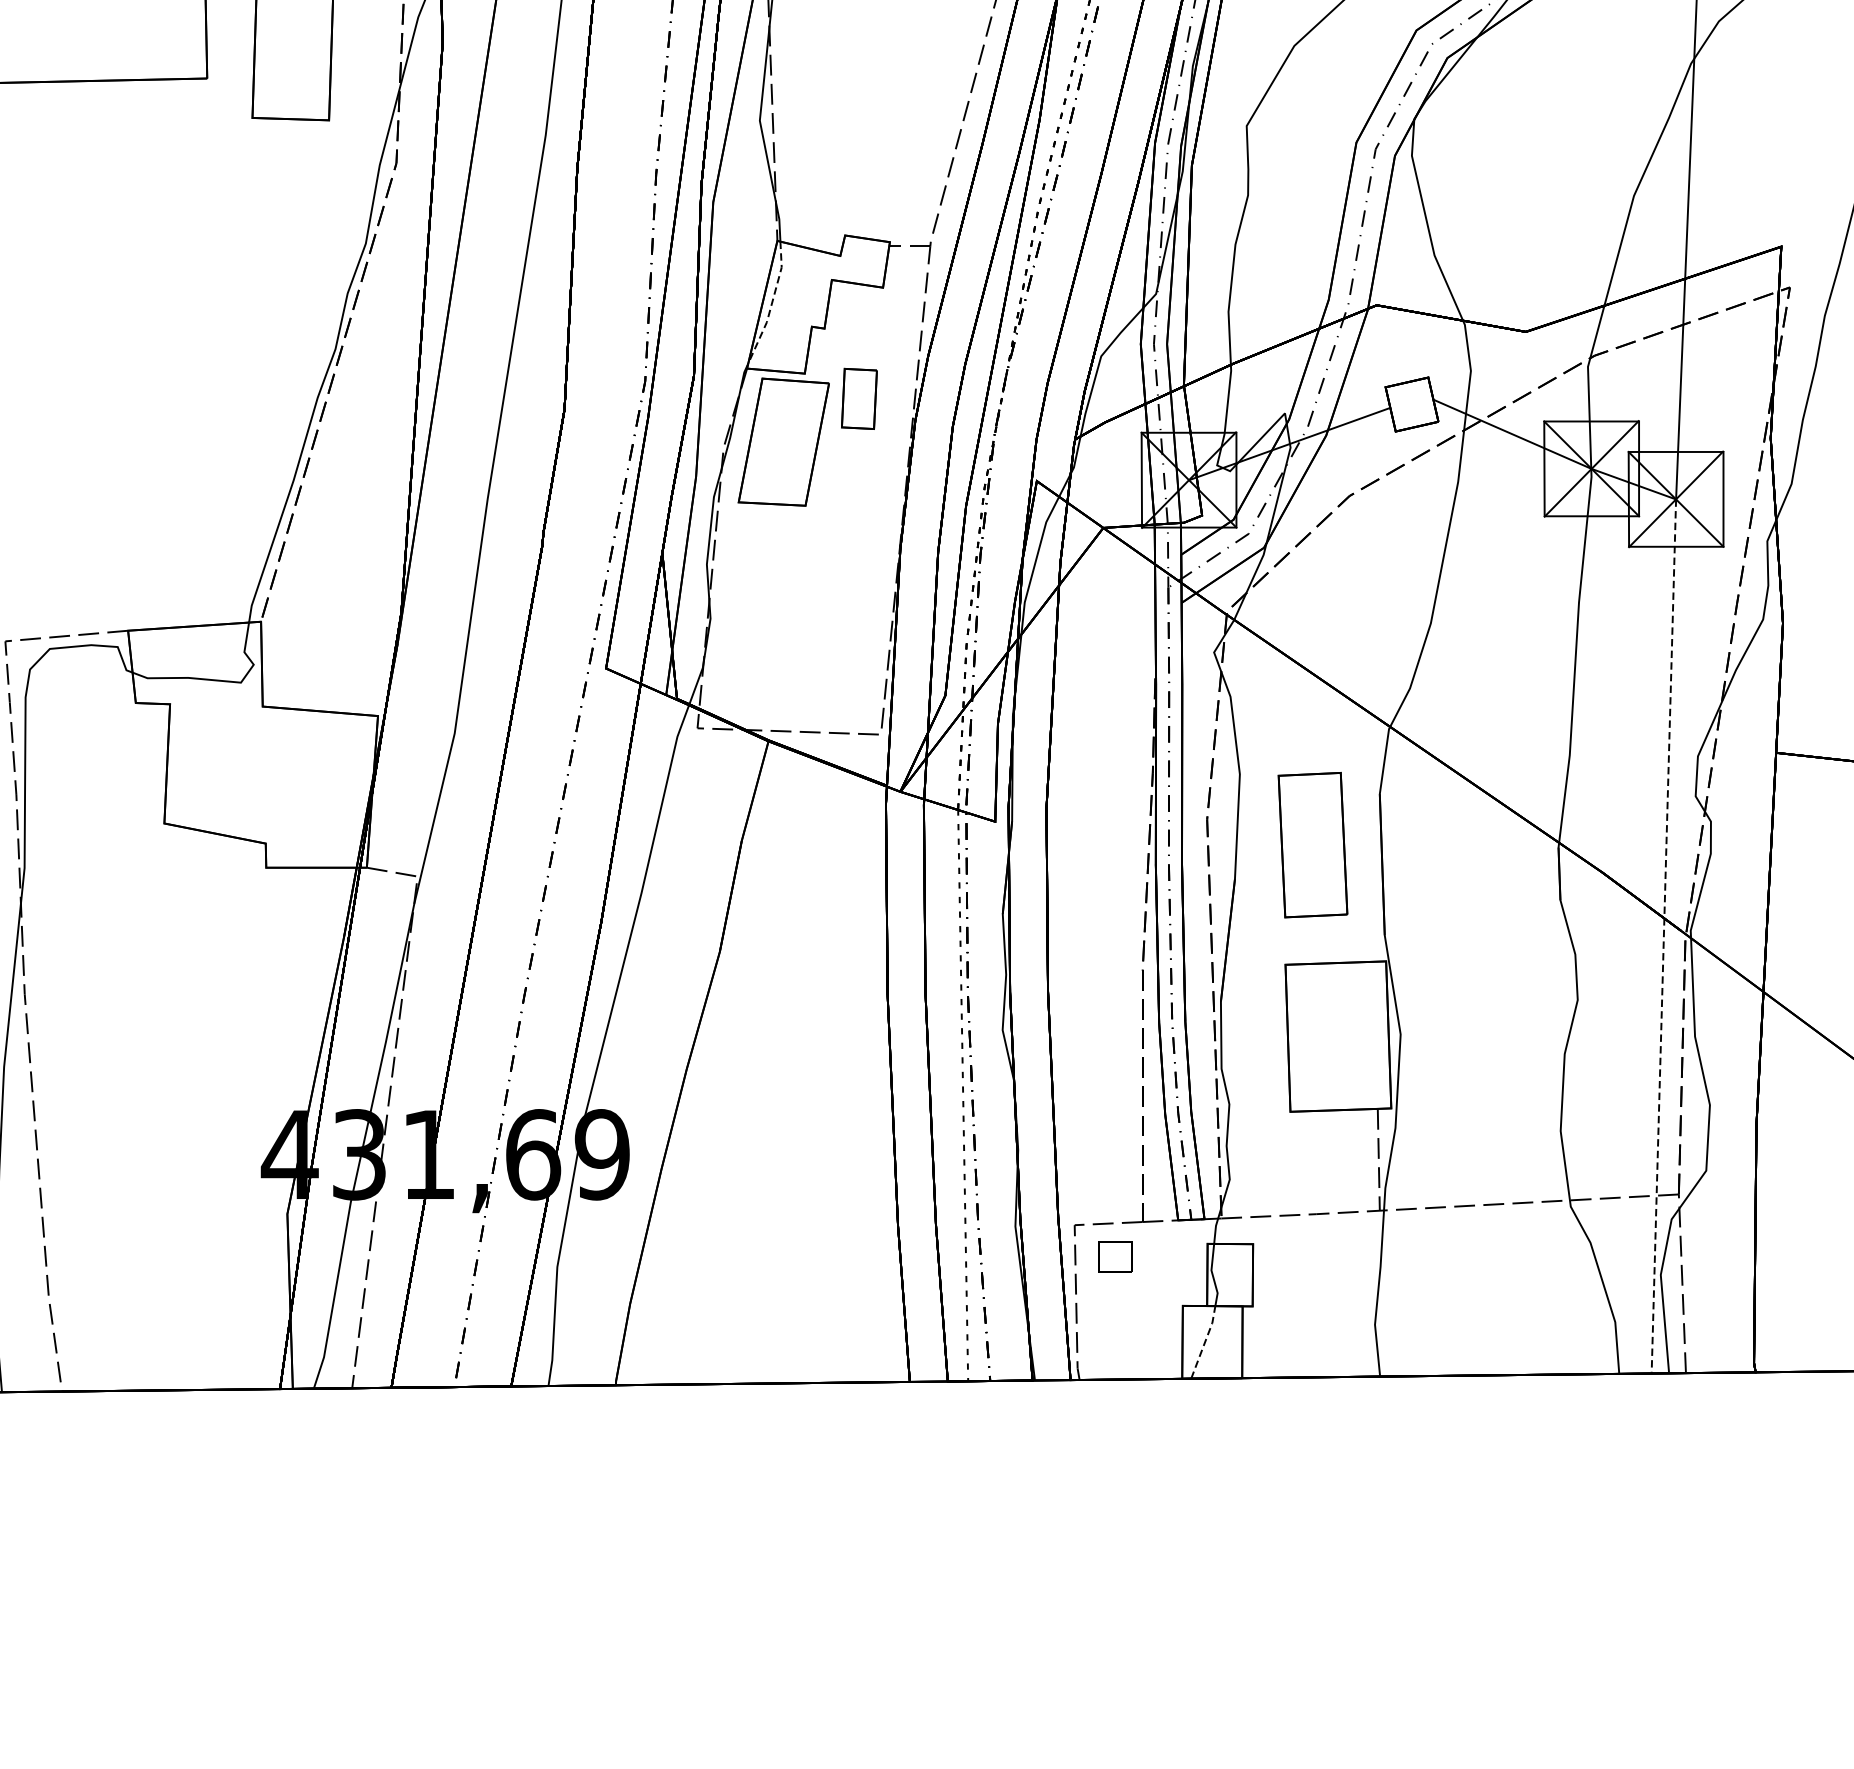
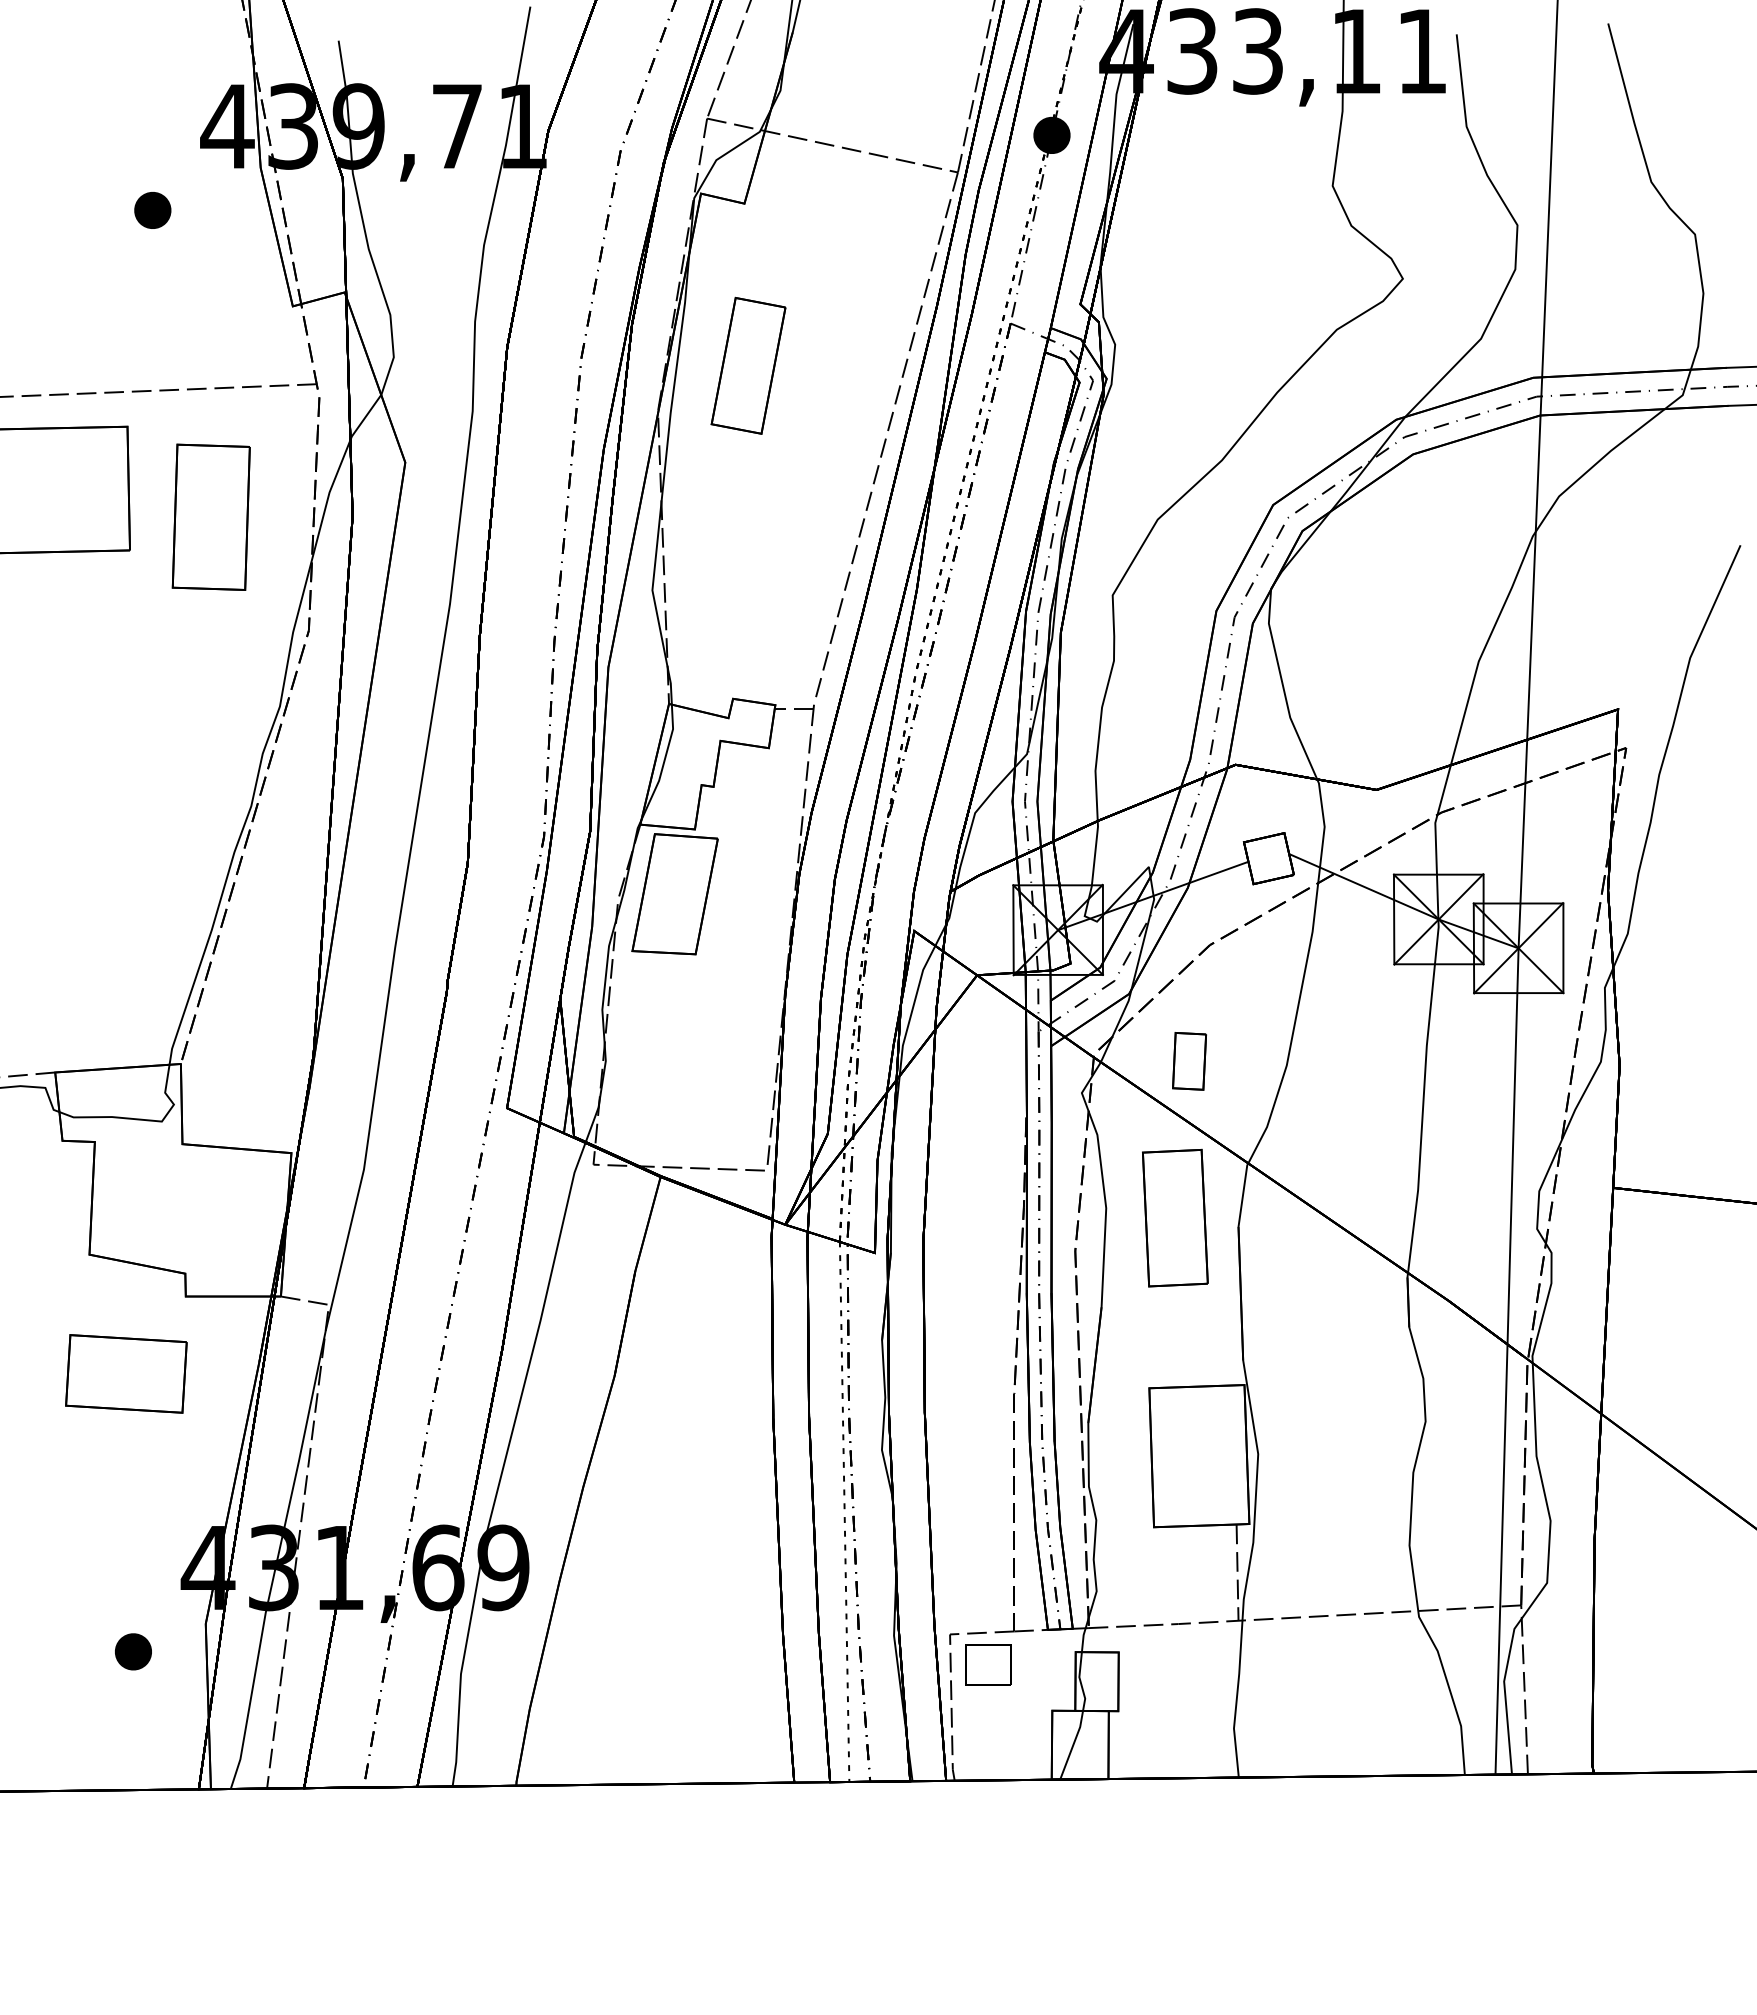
line: (771, 303) -> (663, 763), dashed -> solid
part: (859, 399) -> (1189, 1061), moved
part: (1313, 844) -> (1175, 1217), moved
line: (1664, 937) -> (1507, 1362), dashed -> solid
part: (203, 949) -> (126, 1373), added
part: (210, 1243) -> (133, 1651), added
part: (1115, 1256) -> (988, 1664), size x1.43
line: (1205, 1342) -> (1073, 1745), dashed -> solid

